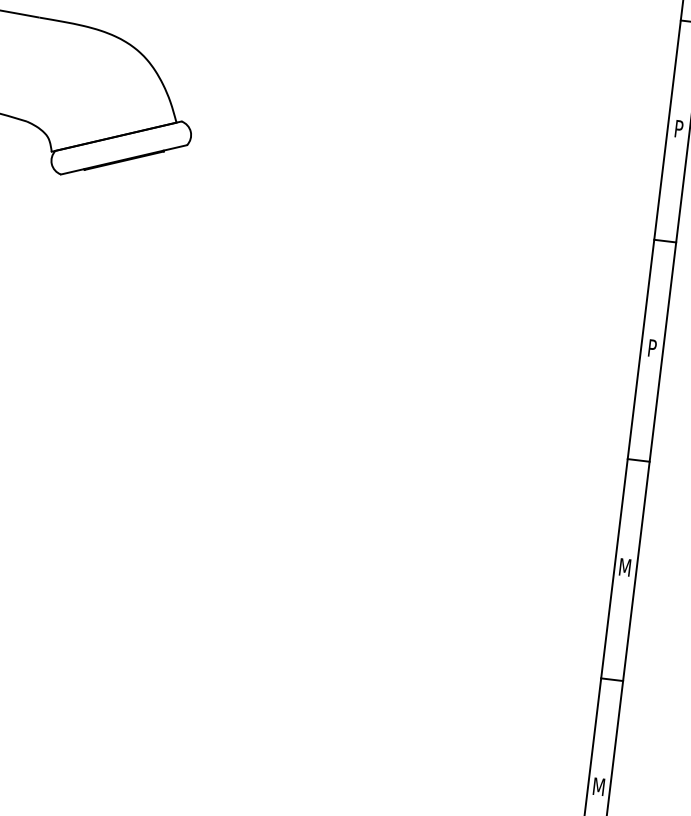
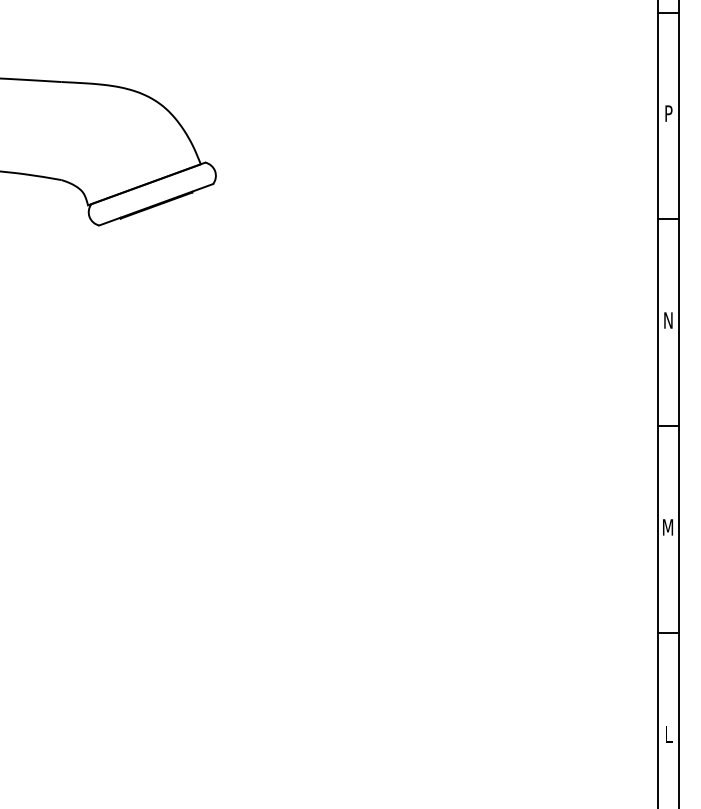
text: (652, 348) -> (668, 320), P -> N
text: (599, 786) -> (668, 734), M -> L

